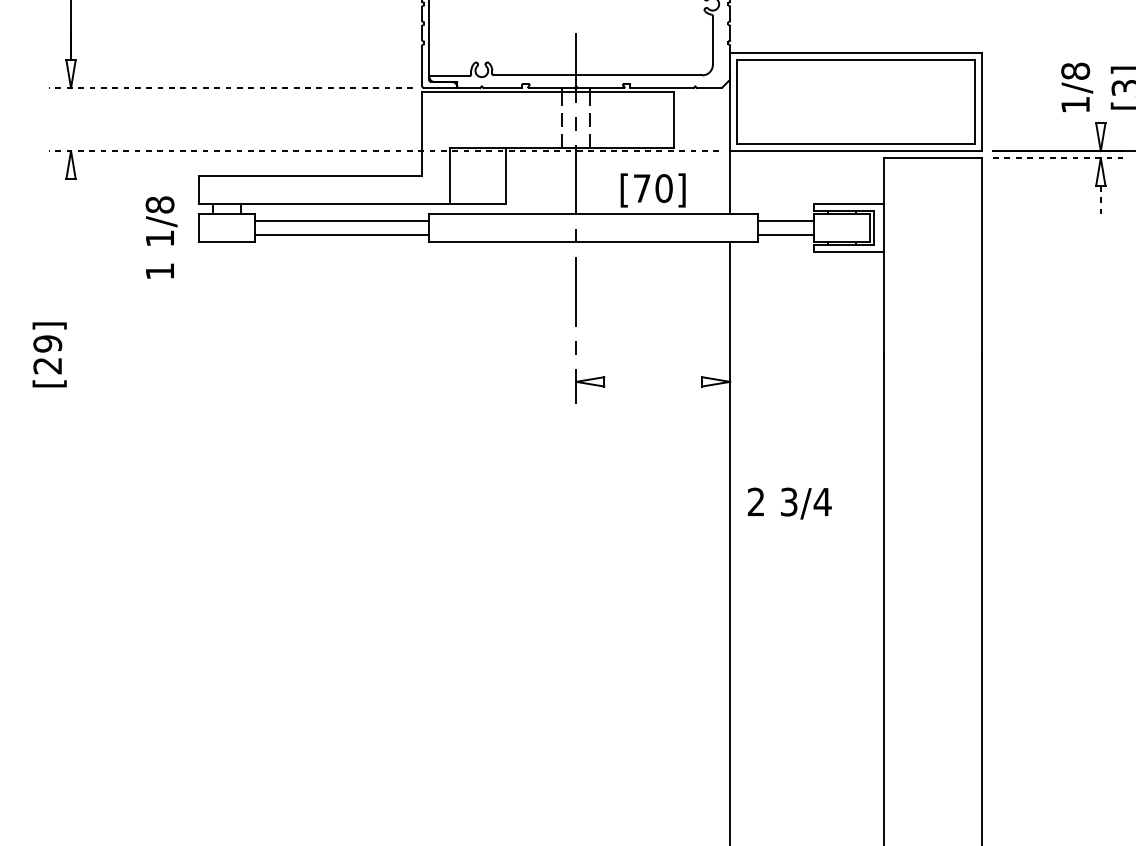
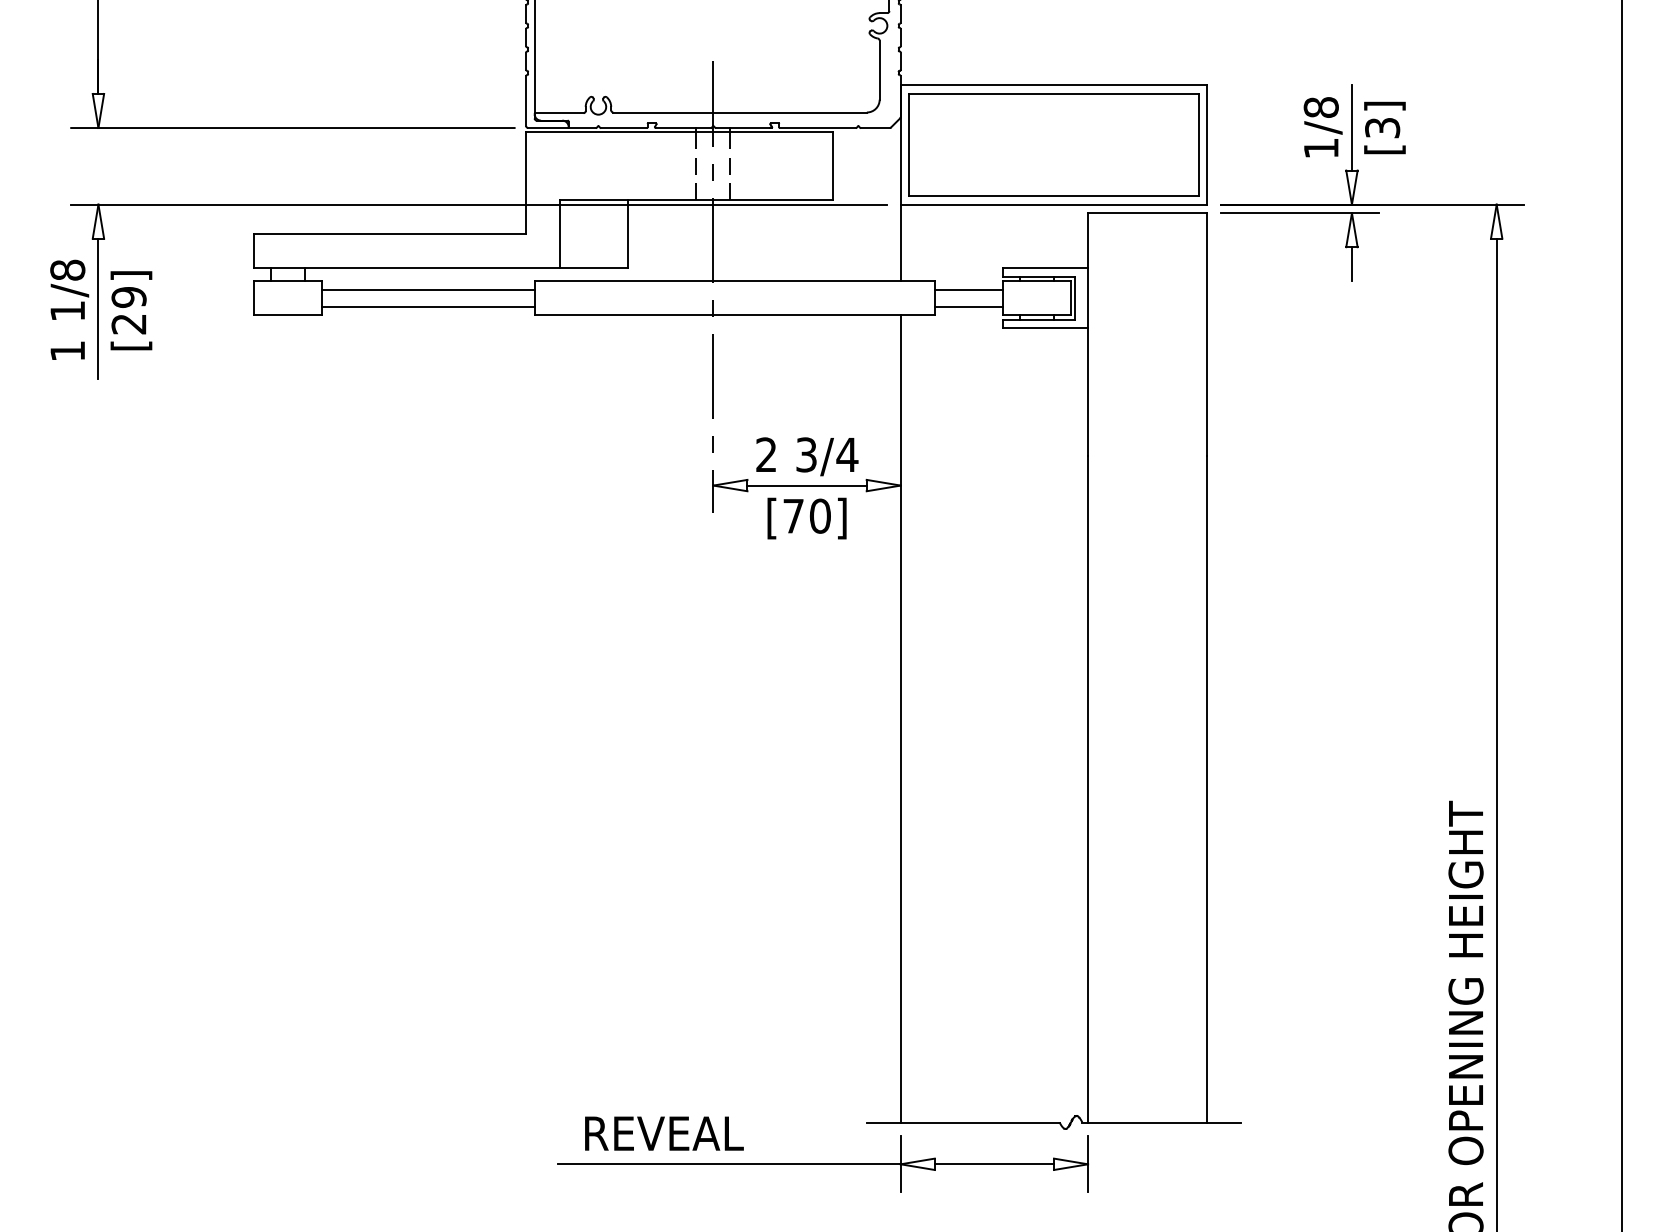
line: (1100, 87) -> (1351, 127), added
line: (230, 88) -> (292, 128), dashed -> solid
line: (384, 150) -> (479, 204), dashed -> solid
line: (1058, 158) -> (1300, 213), dashed -> solid
text: (652, 190) -> (806, 518), moved
line: (1100, 200) -> (1351, 264), dashed -> solid
line: (71, 236) -> (98, 308), added
text: (161, 237) -> (69, 309), moved
text: (49, 354) -> (131, 310), moved
line: (652, 381) -> (806, 485), added
text: (789, 503) -> (807, 456), moved

